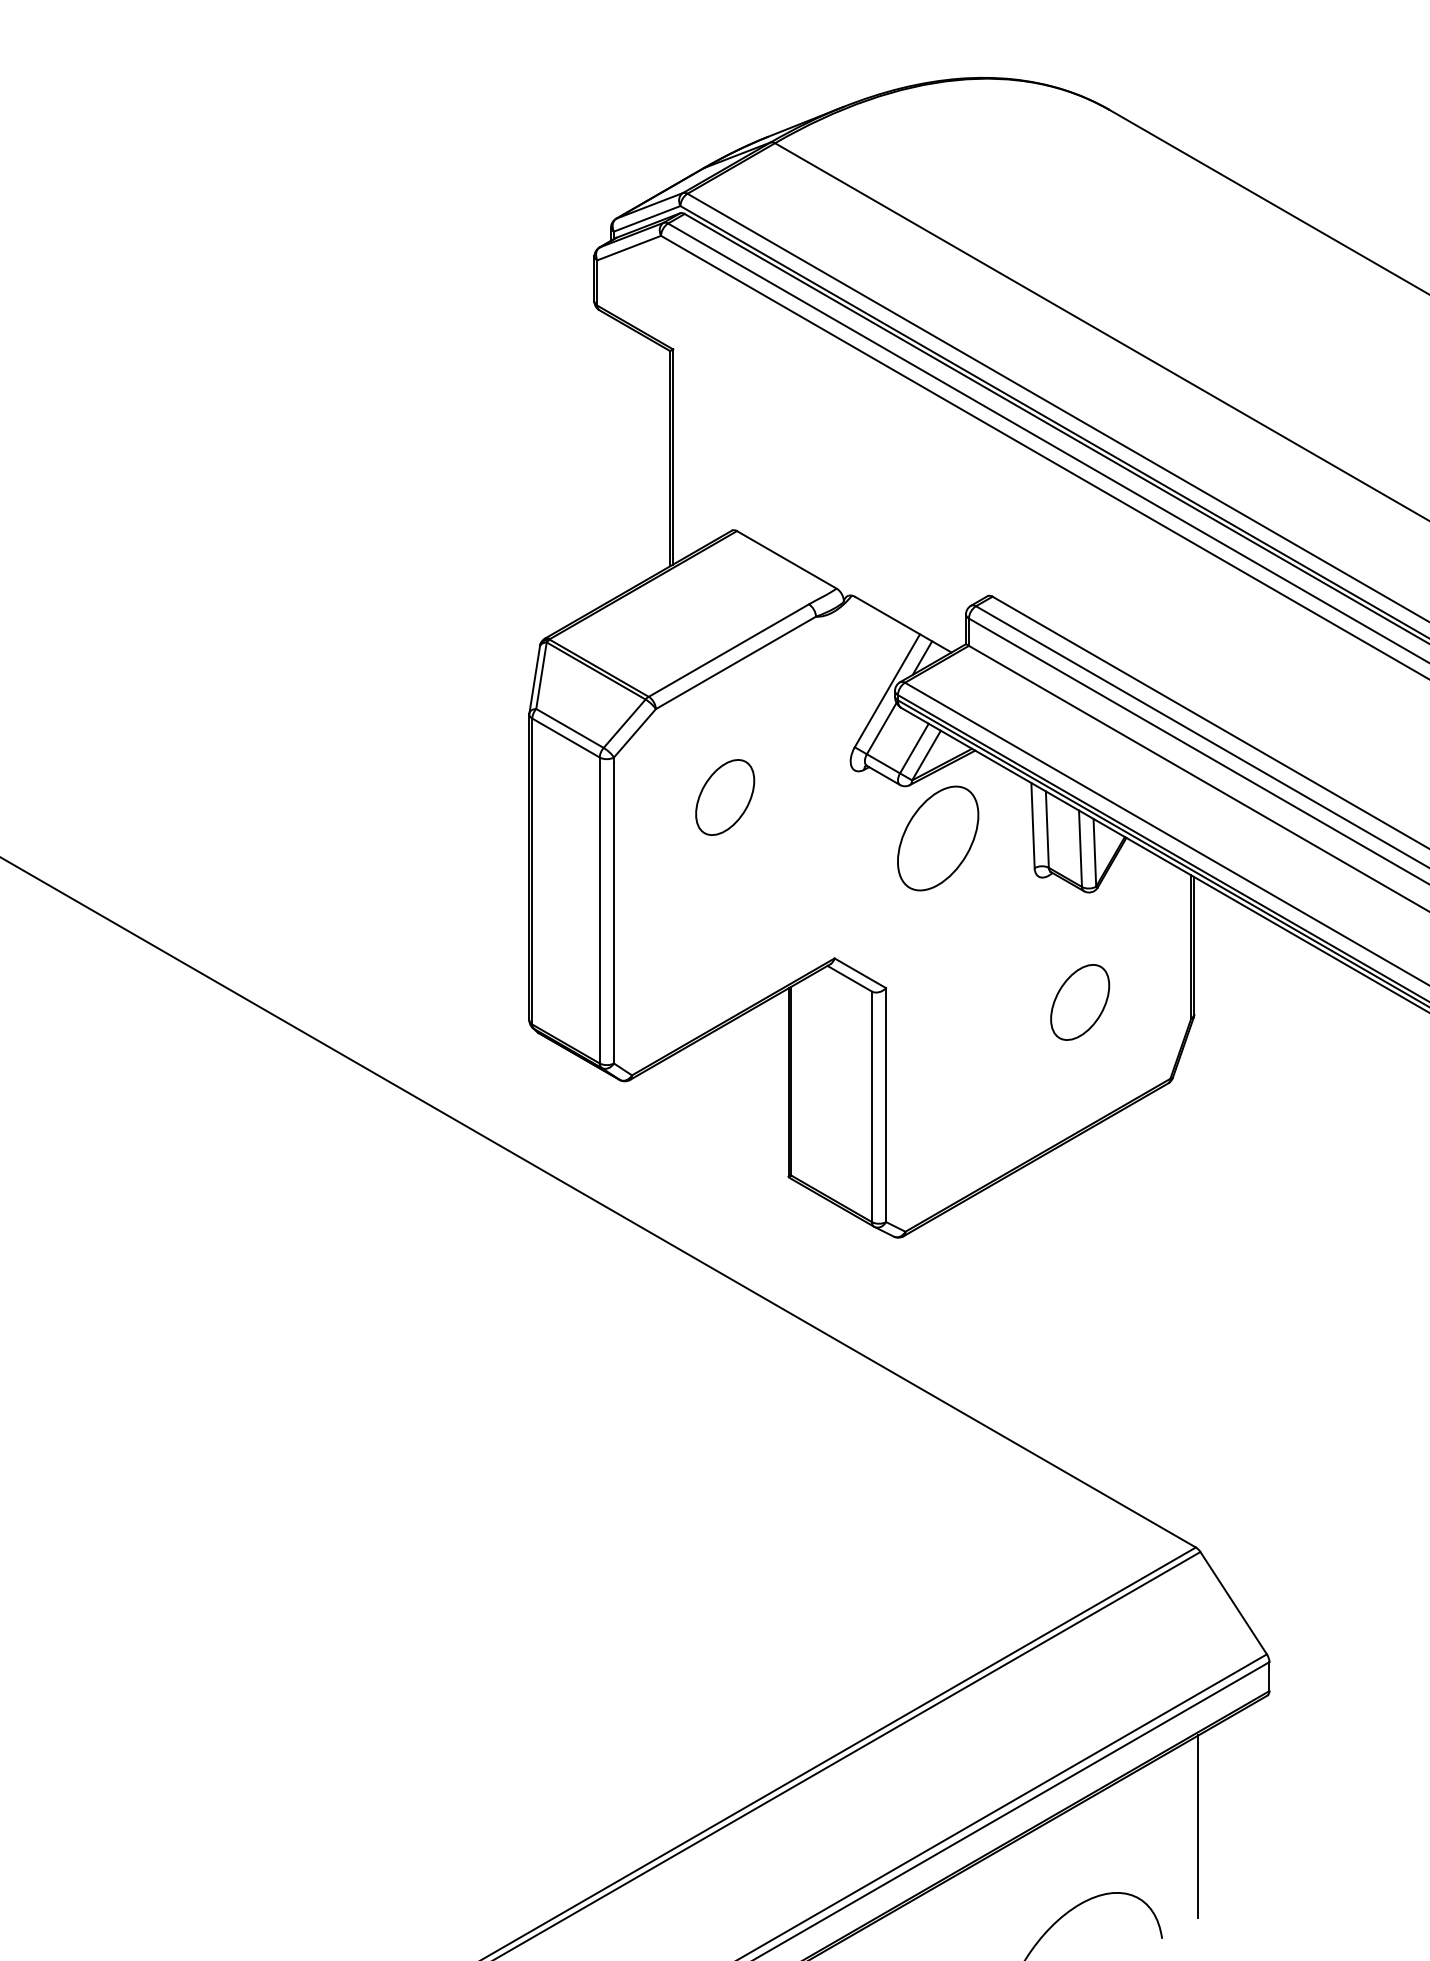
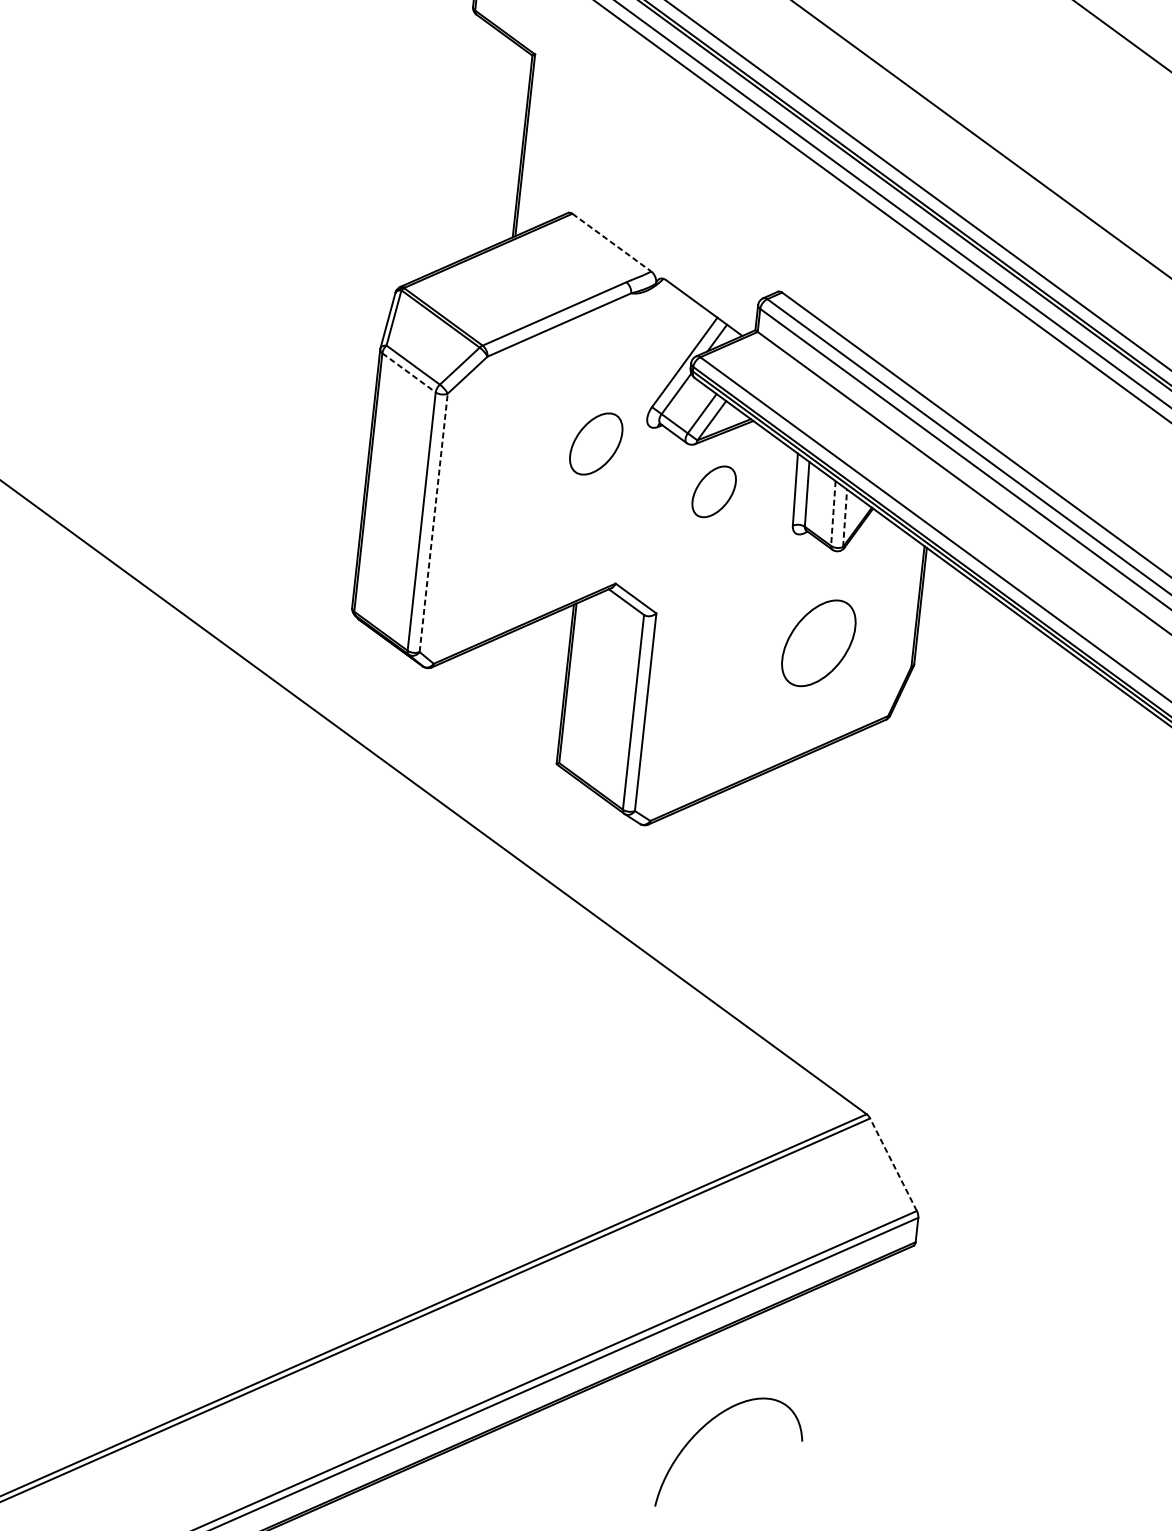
line: (786, 559) -> (611, 242), solid -> dashed
line: (566, 738) -> (409, 373), solid -> dashed
part: (725, 797) -> (596, 444), moved
part: (938, 838) -> (714, 491), size x0.6
line: (1080, 849) -> (833, 514), solid -> dashed
line: (1094, 852) -> (844, 518), solid -> dashed
line: (613, 910) -> (433, 522), solid -> dashed
part: (1080, 1002) -> (819, 643), size x1.4
line: (1233, 1602) -> (893, 1164), solid -> dashed
line: (1198, 1826) -> (843, 1350), removed

